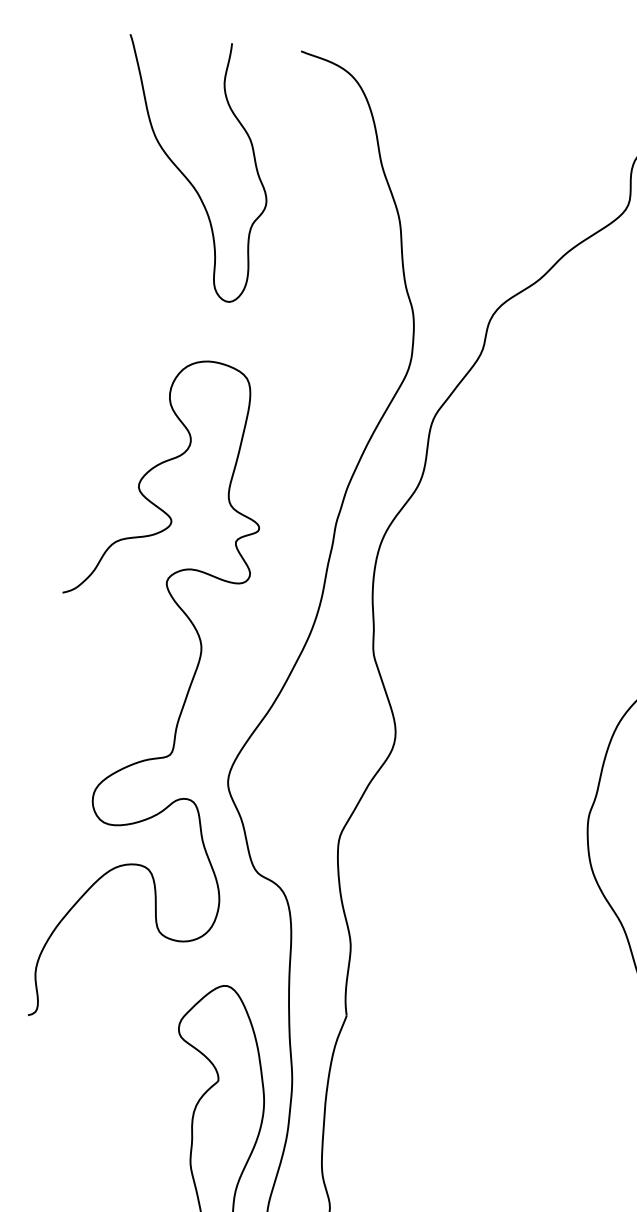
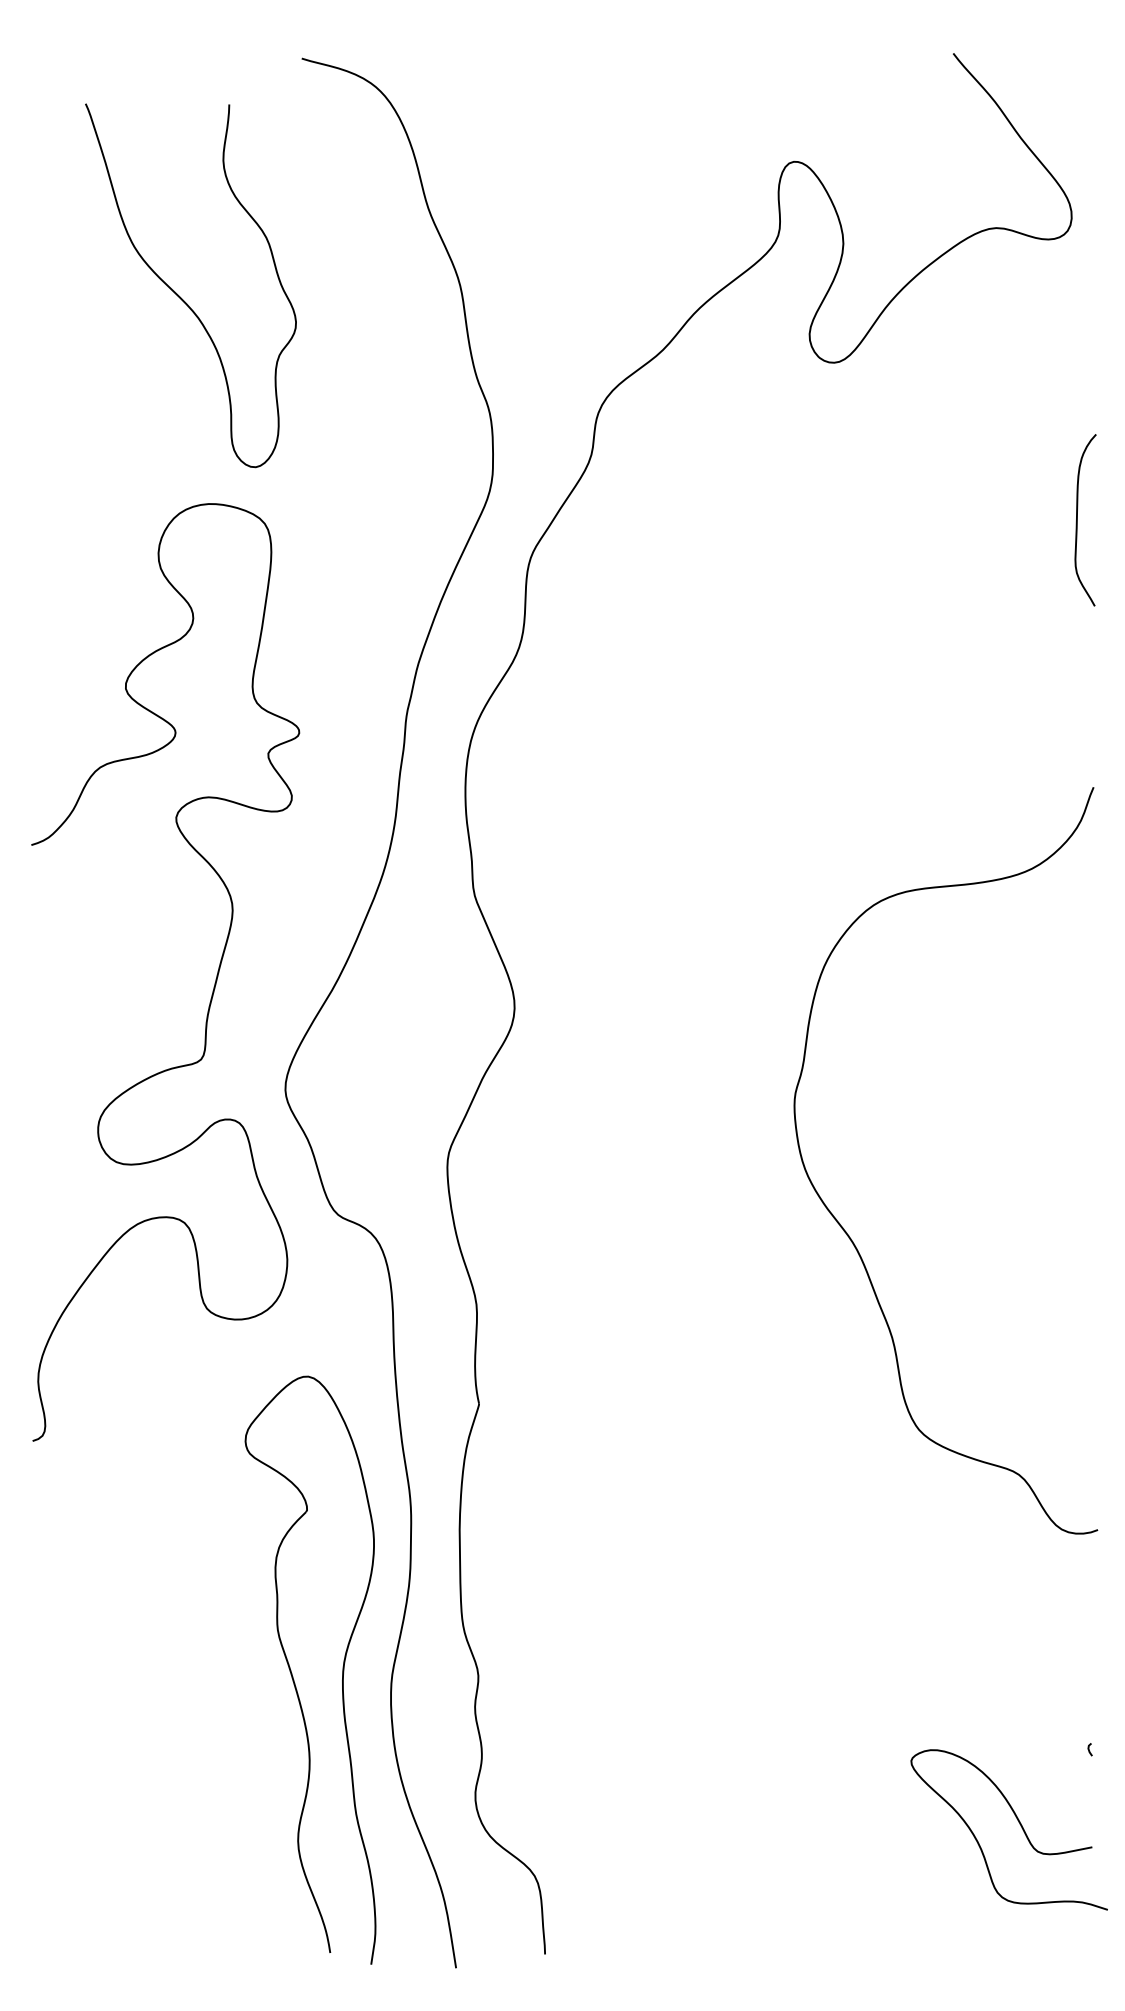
curve: (185, 175) -> (179, 295), moved

